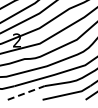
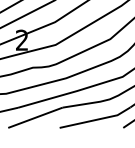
line: (26, 92) -> (35, 117), dashed -> solid

